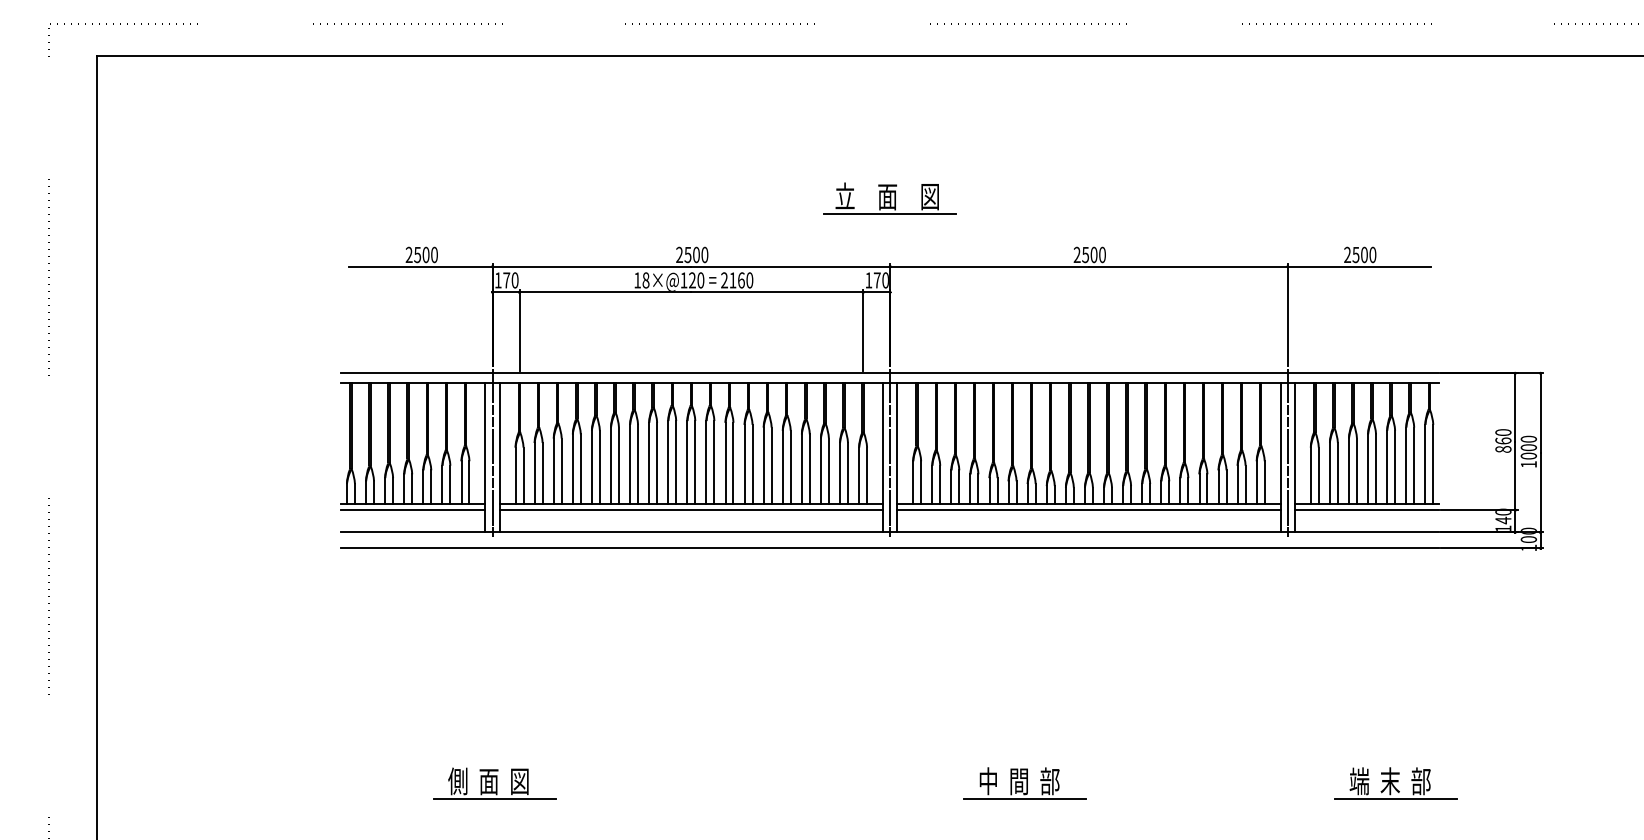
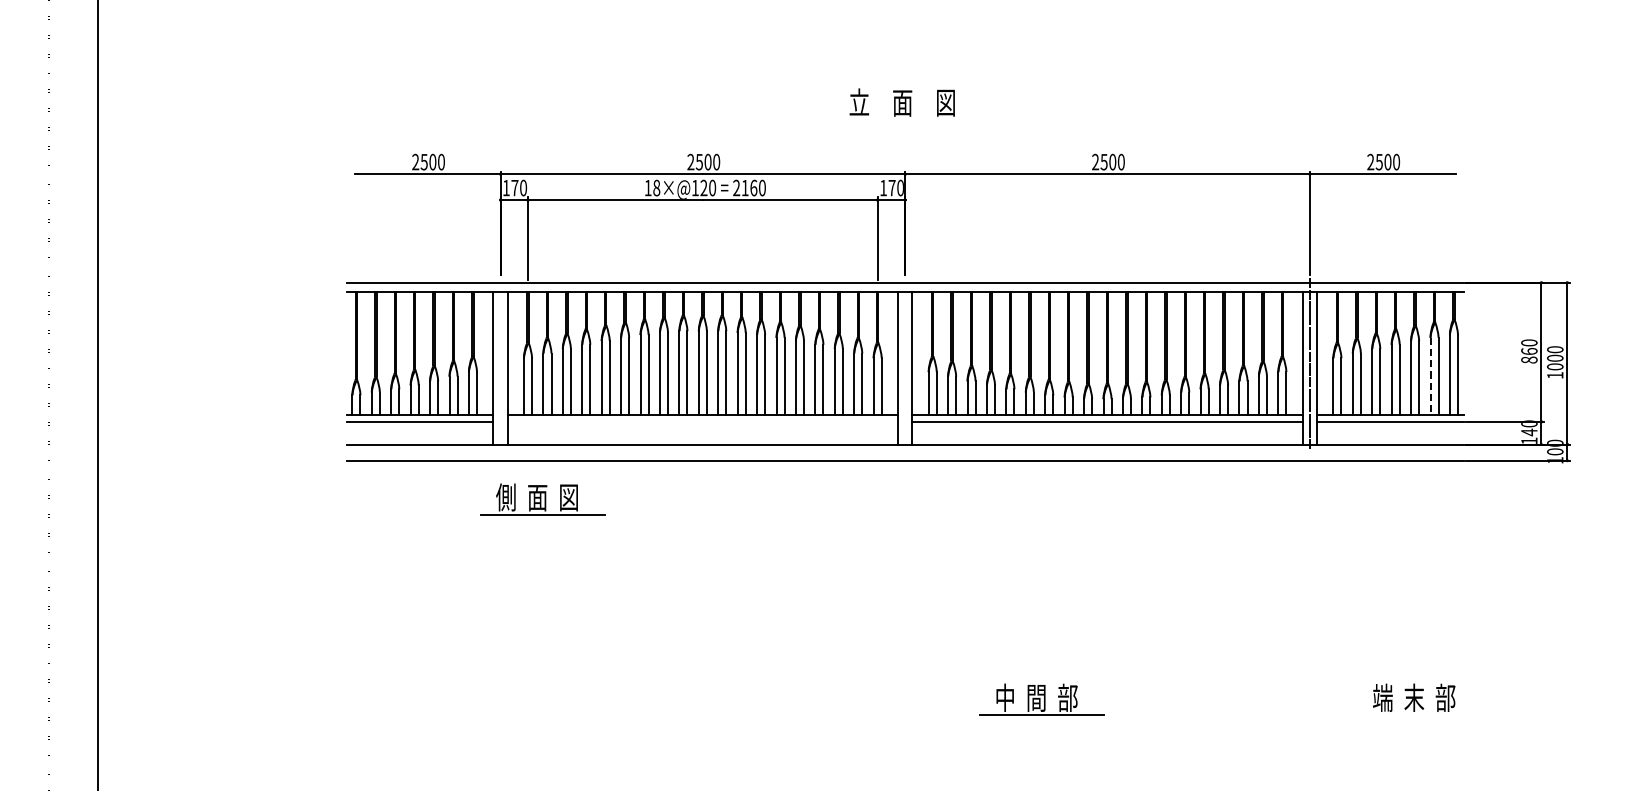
line: (889, 213) -> (904, 119), removed
line: (492, 452) -> (500, 363), removed
line: (890, 452) -> (905, 363), removed
line: (1406, 466) -> (1430, 377), solid -> dashed
line: (690, 510) -> (702, 422), removed
part: (494, 783) -> (543, 499), moved
line: (1395, 798) -> (1419, 715), removed

